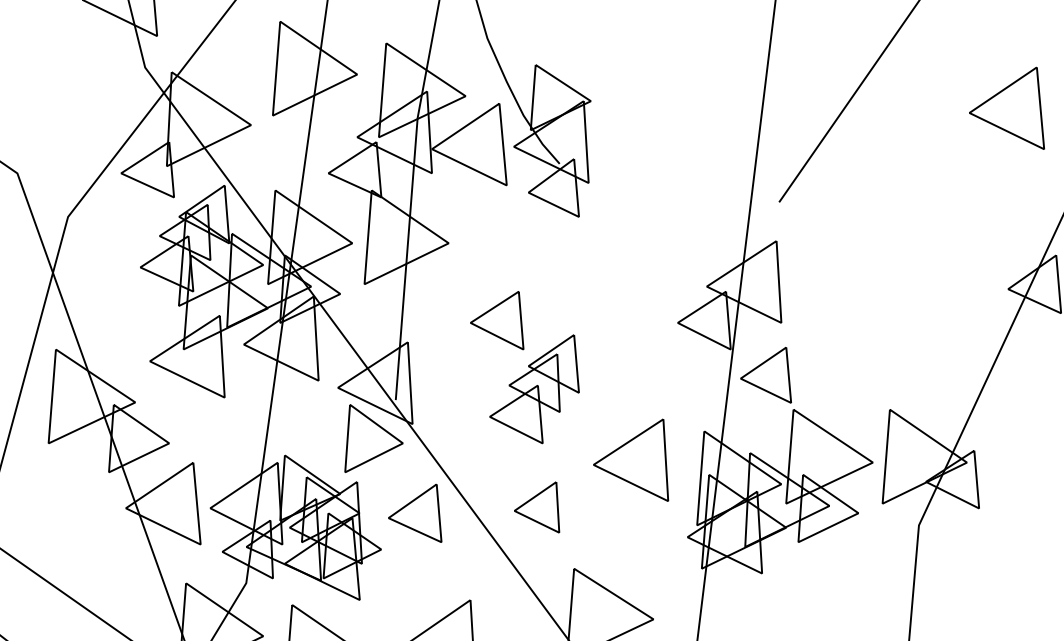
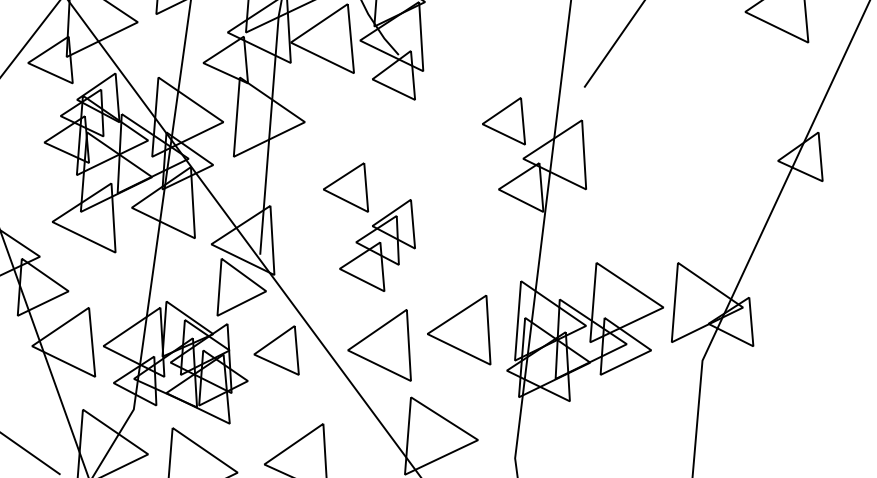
part: (765, 375) -> (503, 121), moved
part: (631, 459) -> (459, 329), moved
part: (536, 507) -> (379, 345), size x1.67

